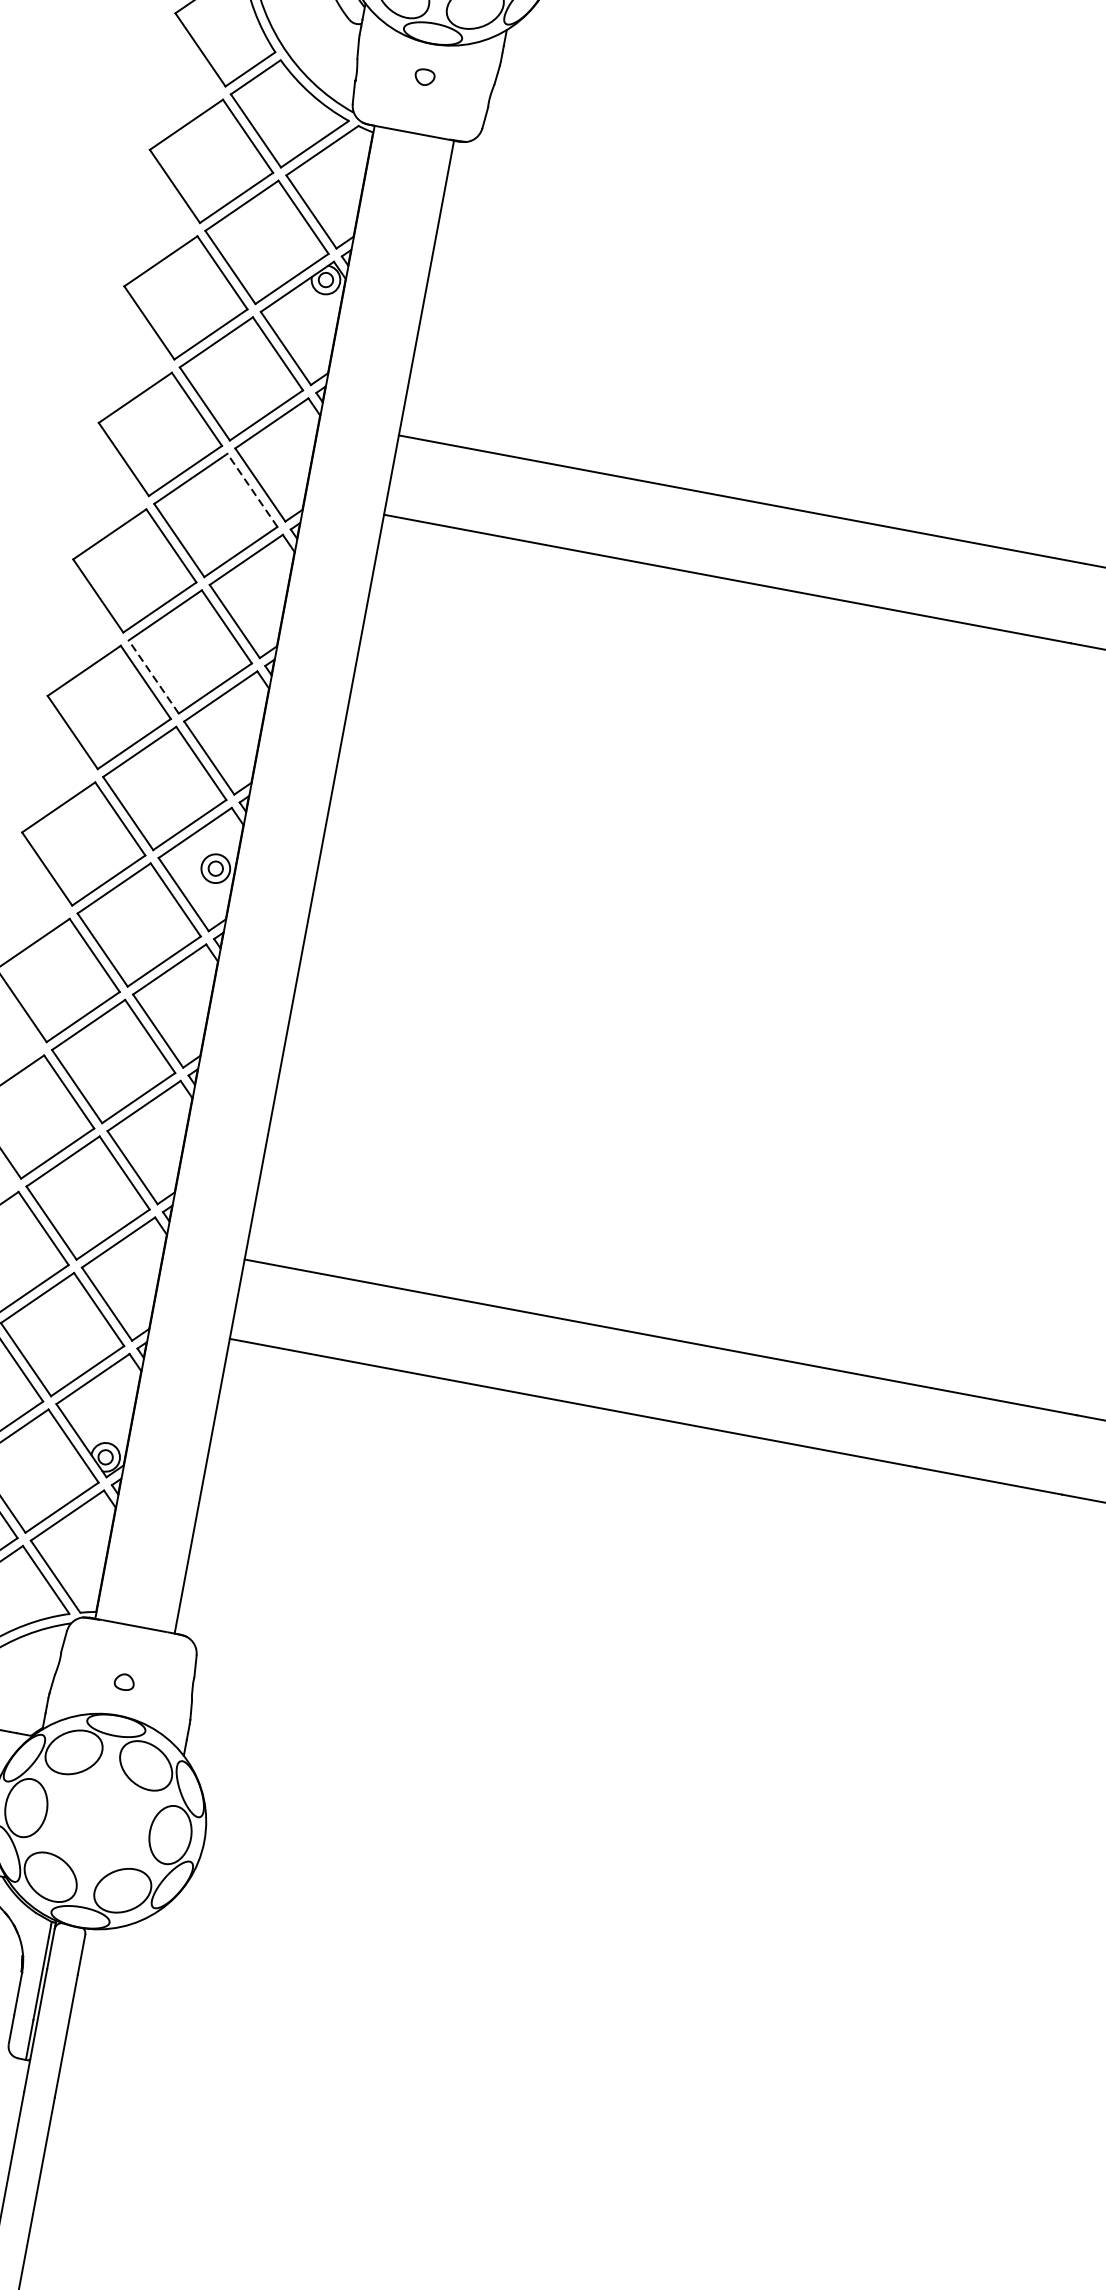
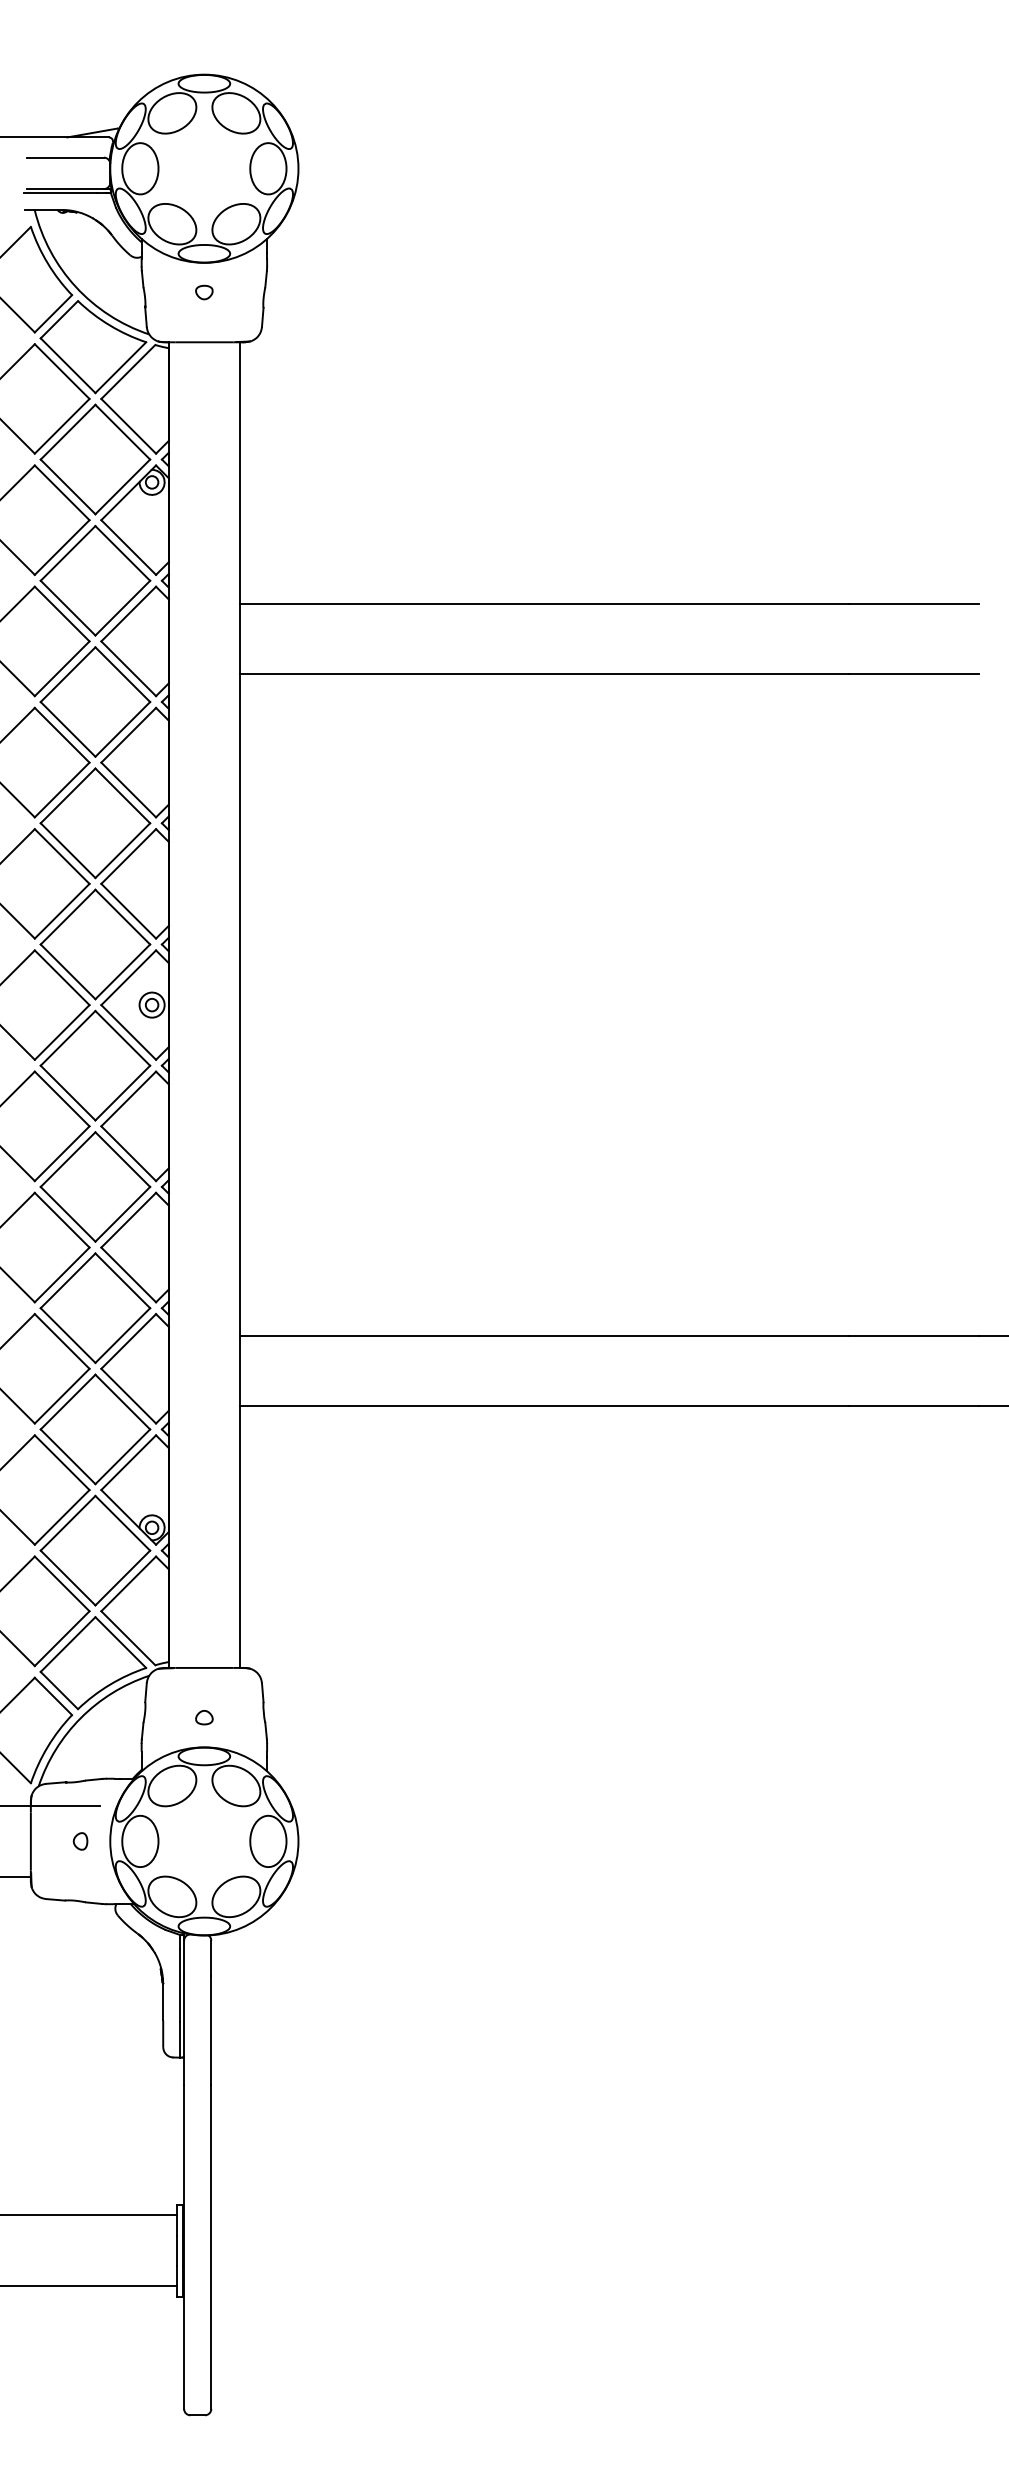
line: (252, 490) -> (122, 674), dashed -> solid
line: (154, 676) -> (68, 850), dashed -> solid

